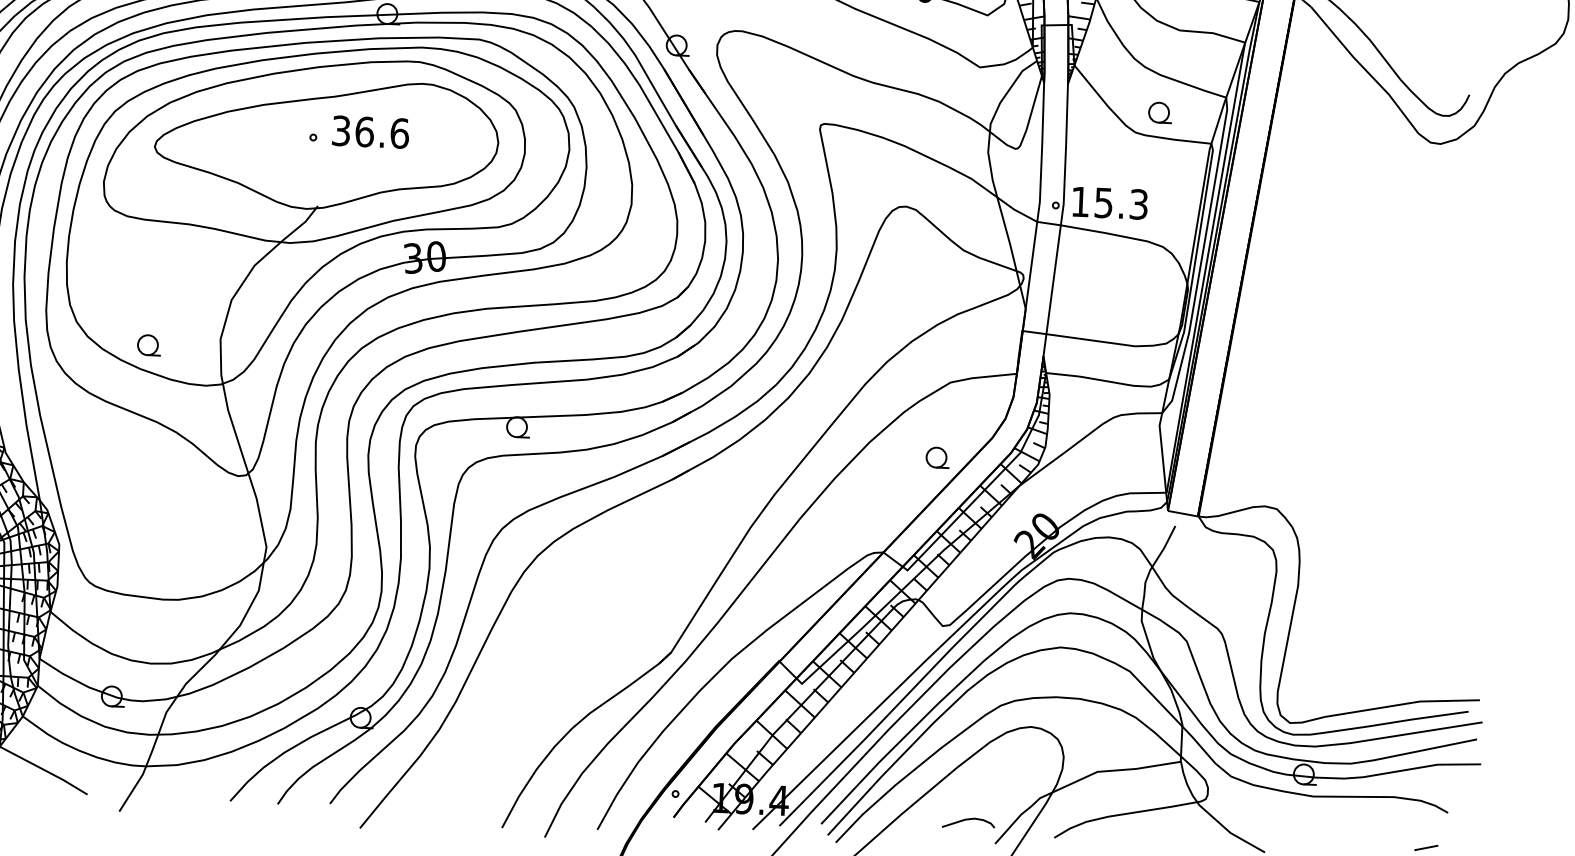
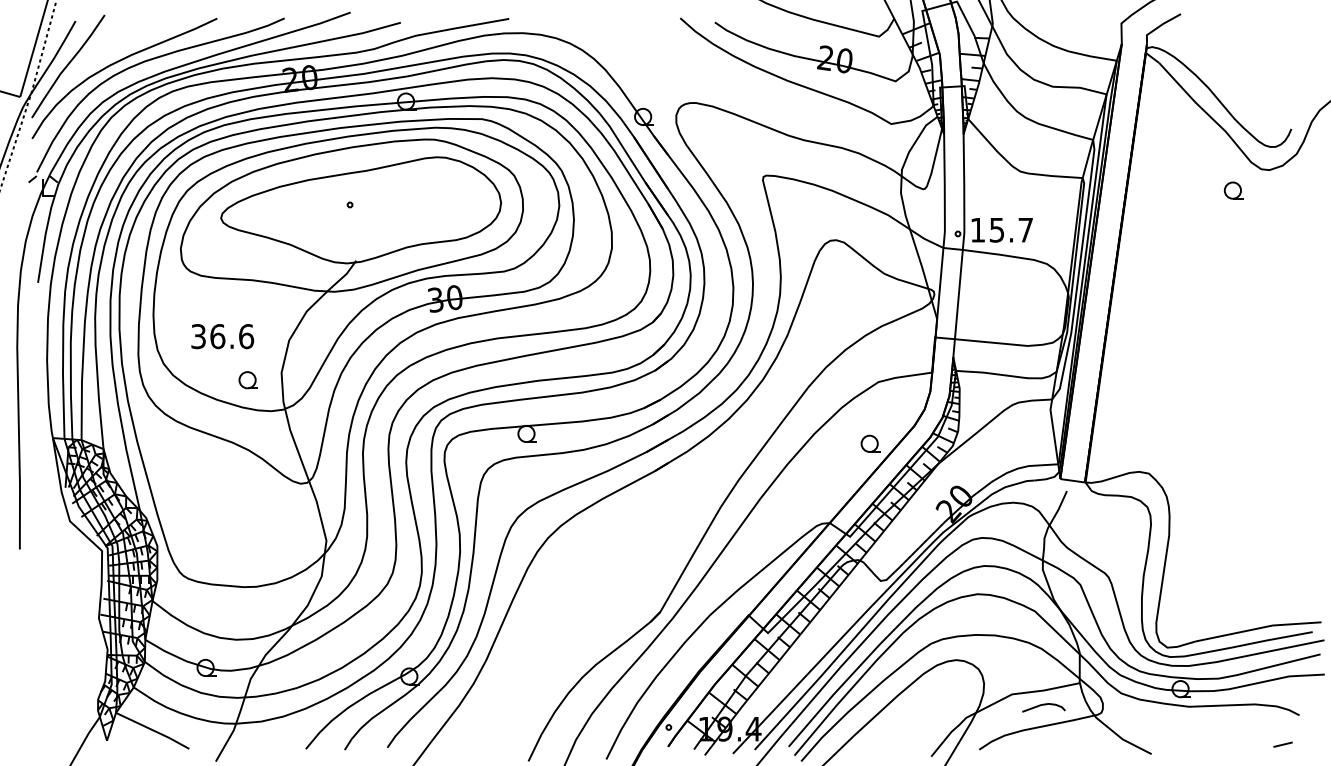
part: (1159, 112) -> (1233, 190), moved
text: (370, 132) -> (222, 336), moved
text: (1138, 203) -> (1025, 229), 15.3 -> 15.7
part: (147, 345) -> (247, 380), moved
curve: (968, 820) -> (1043, 705), moved

